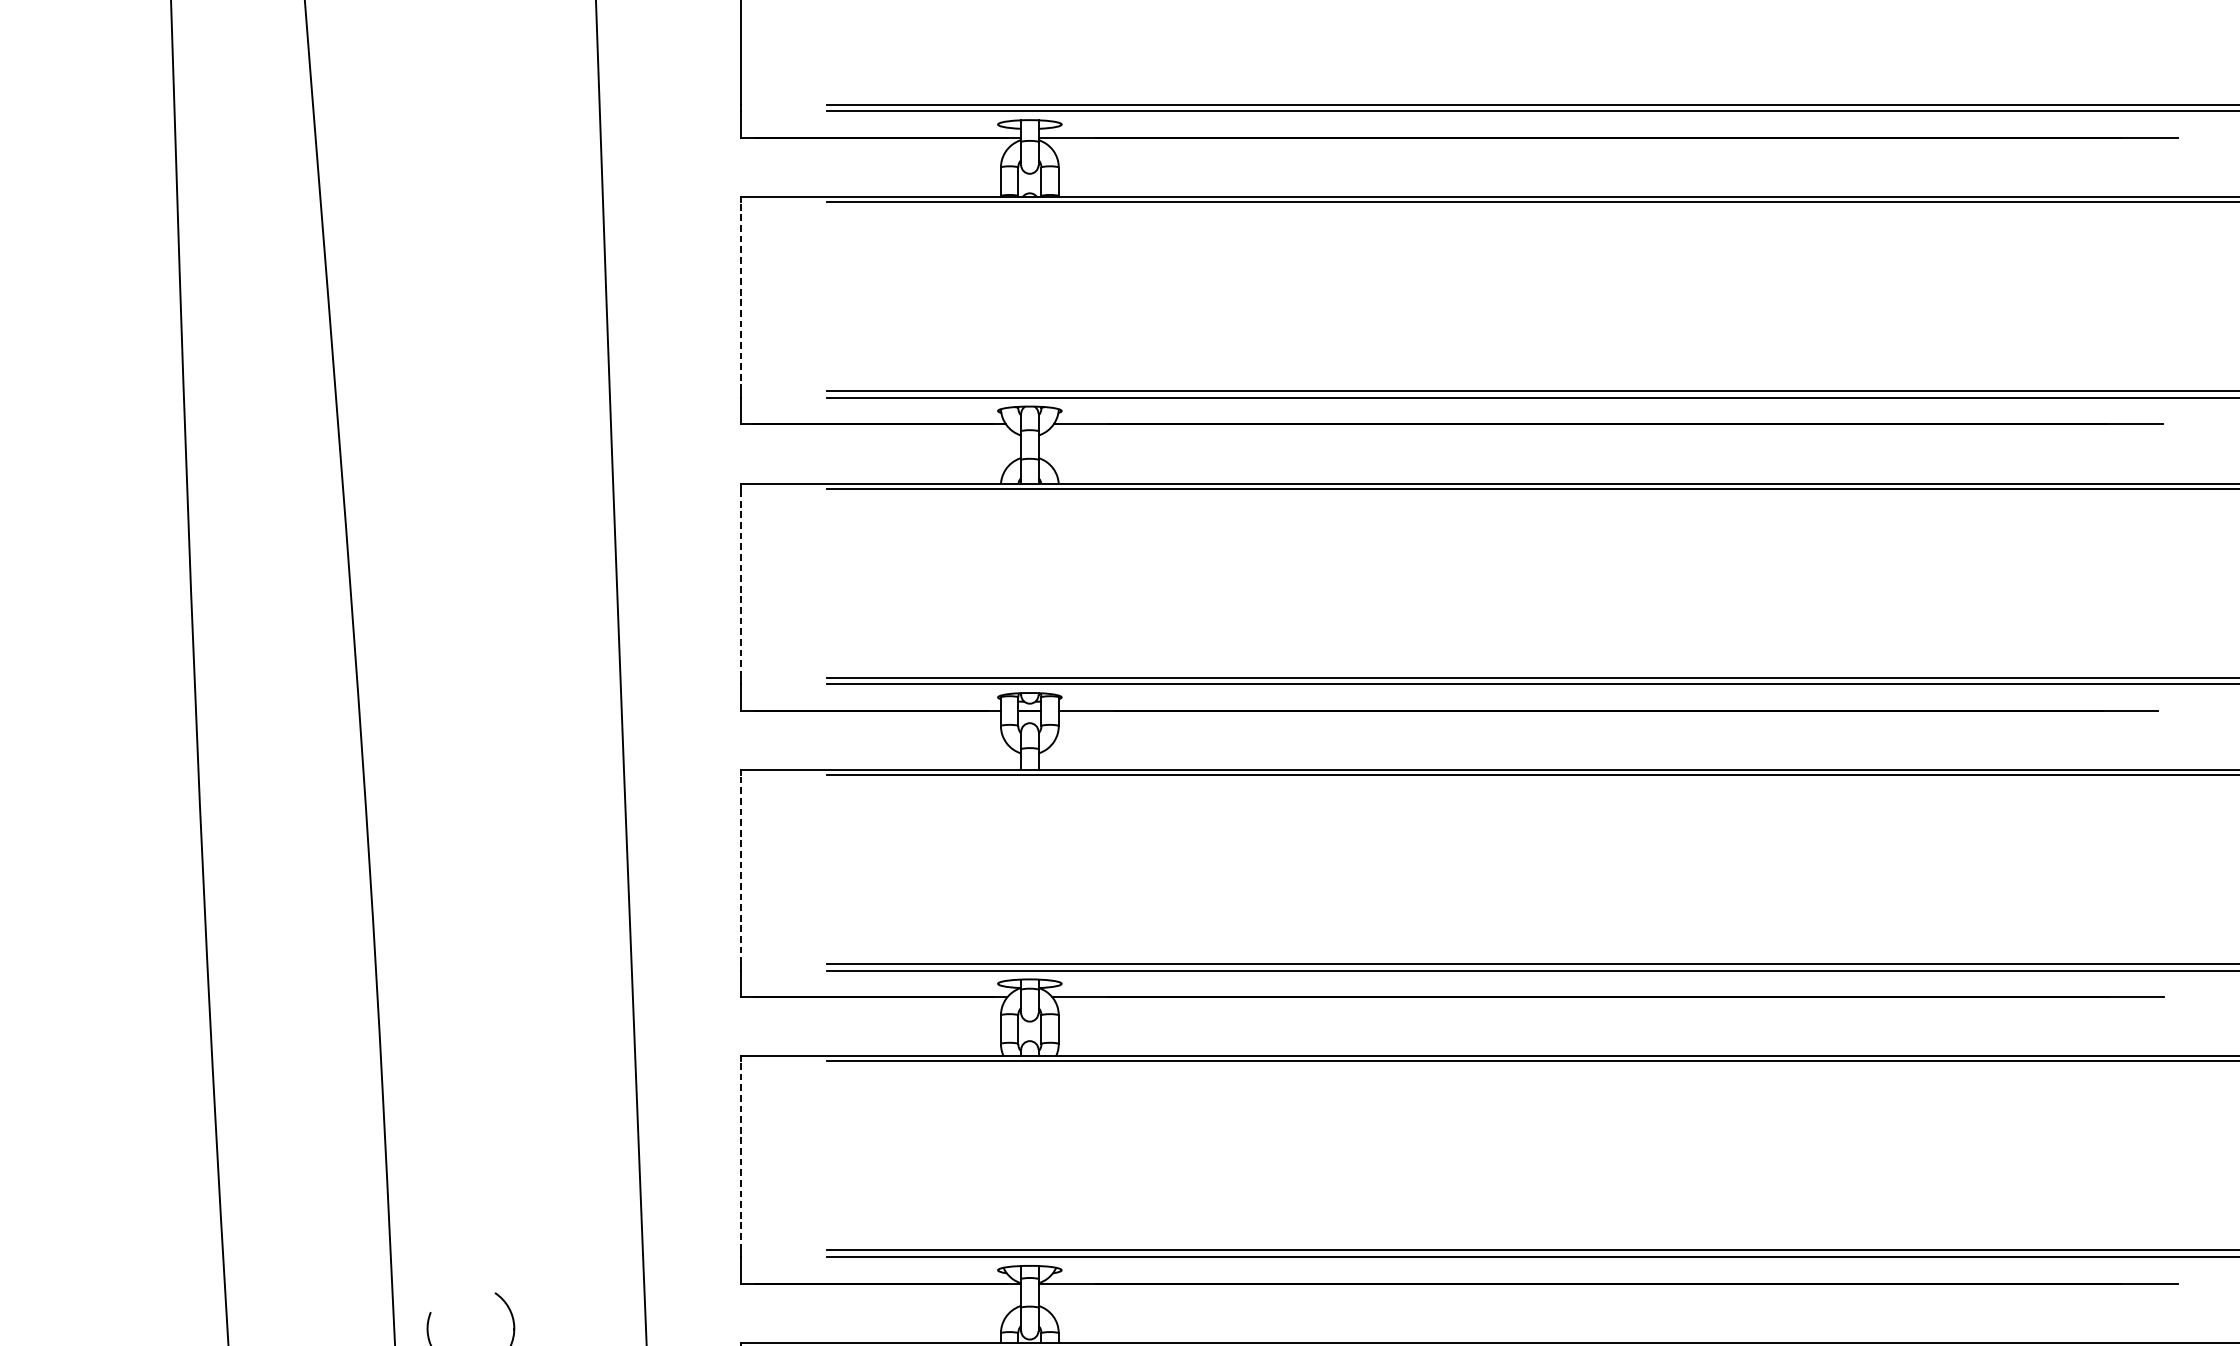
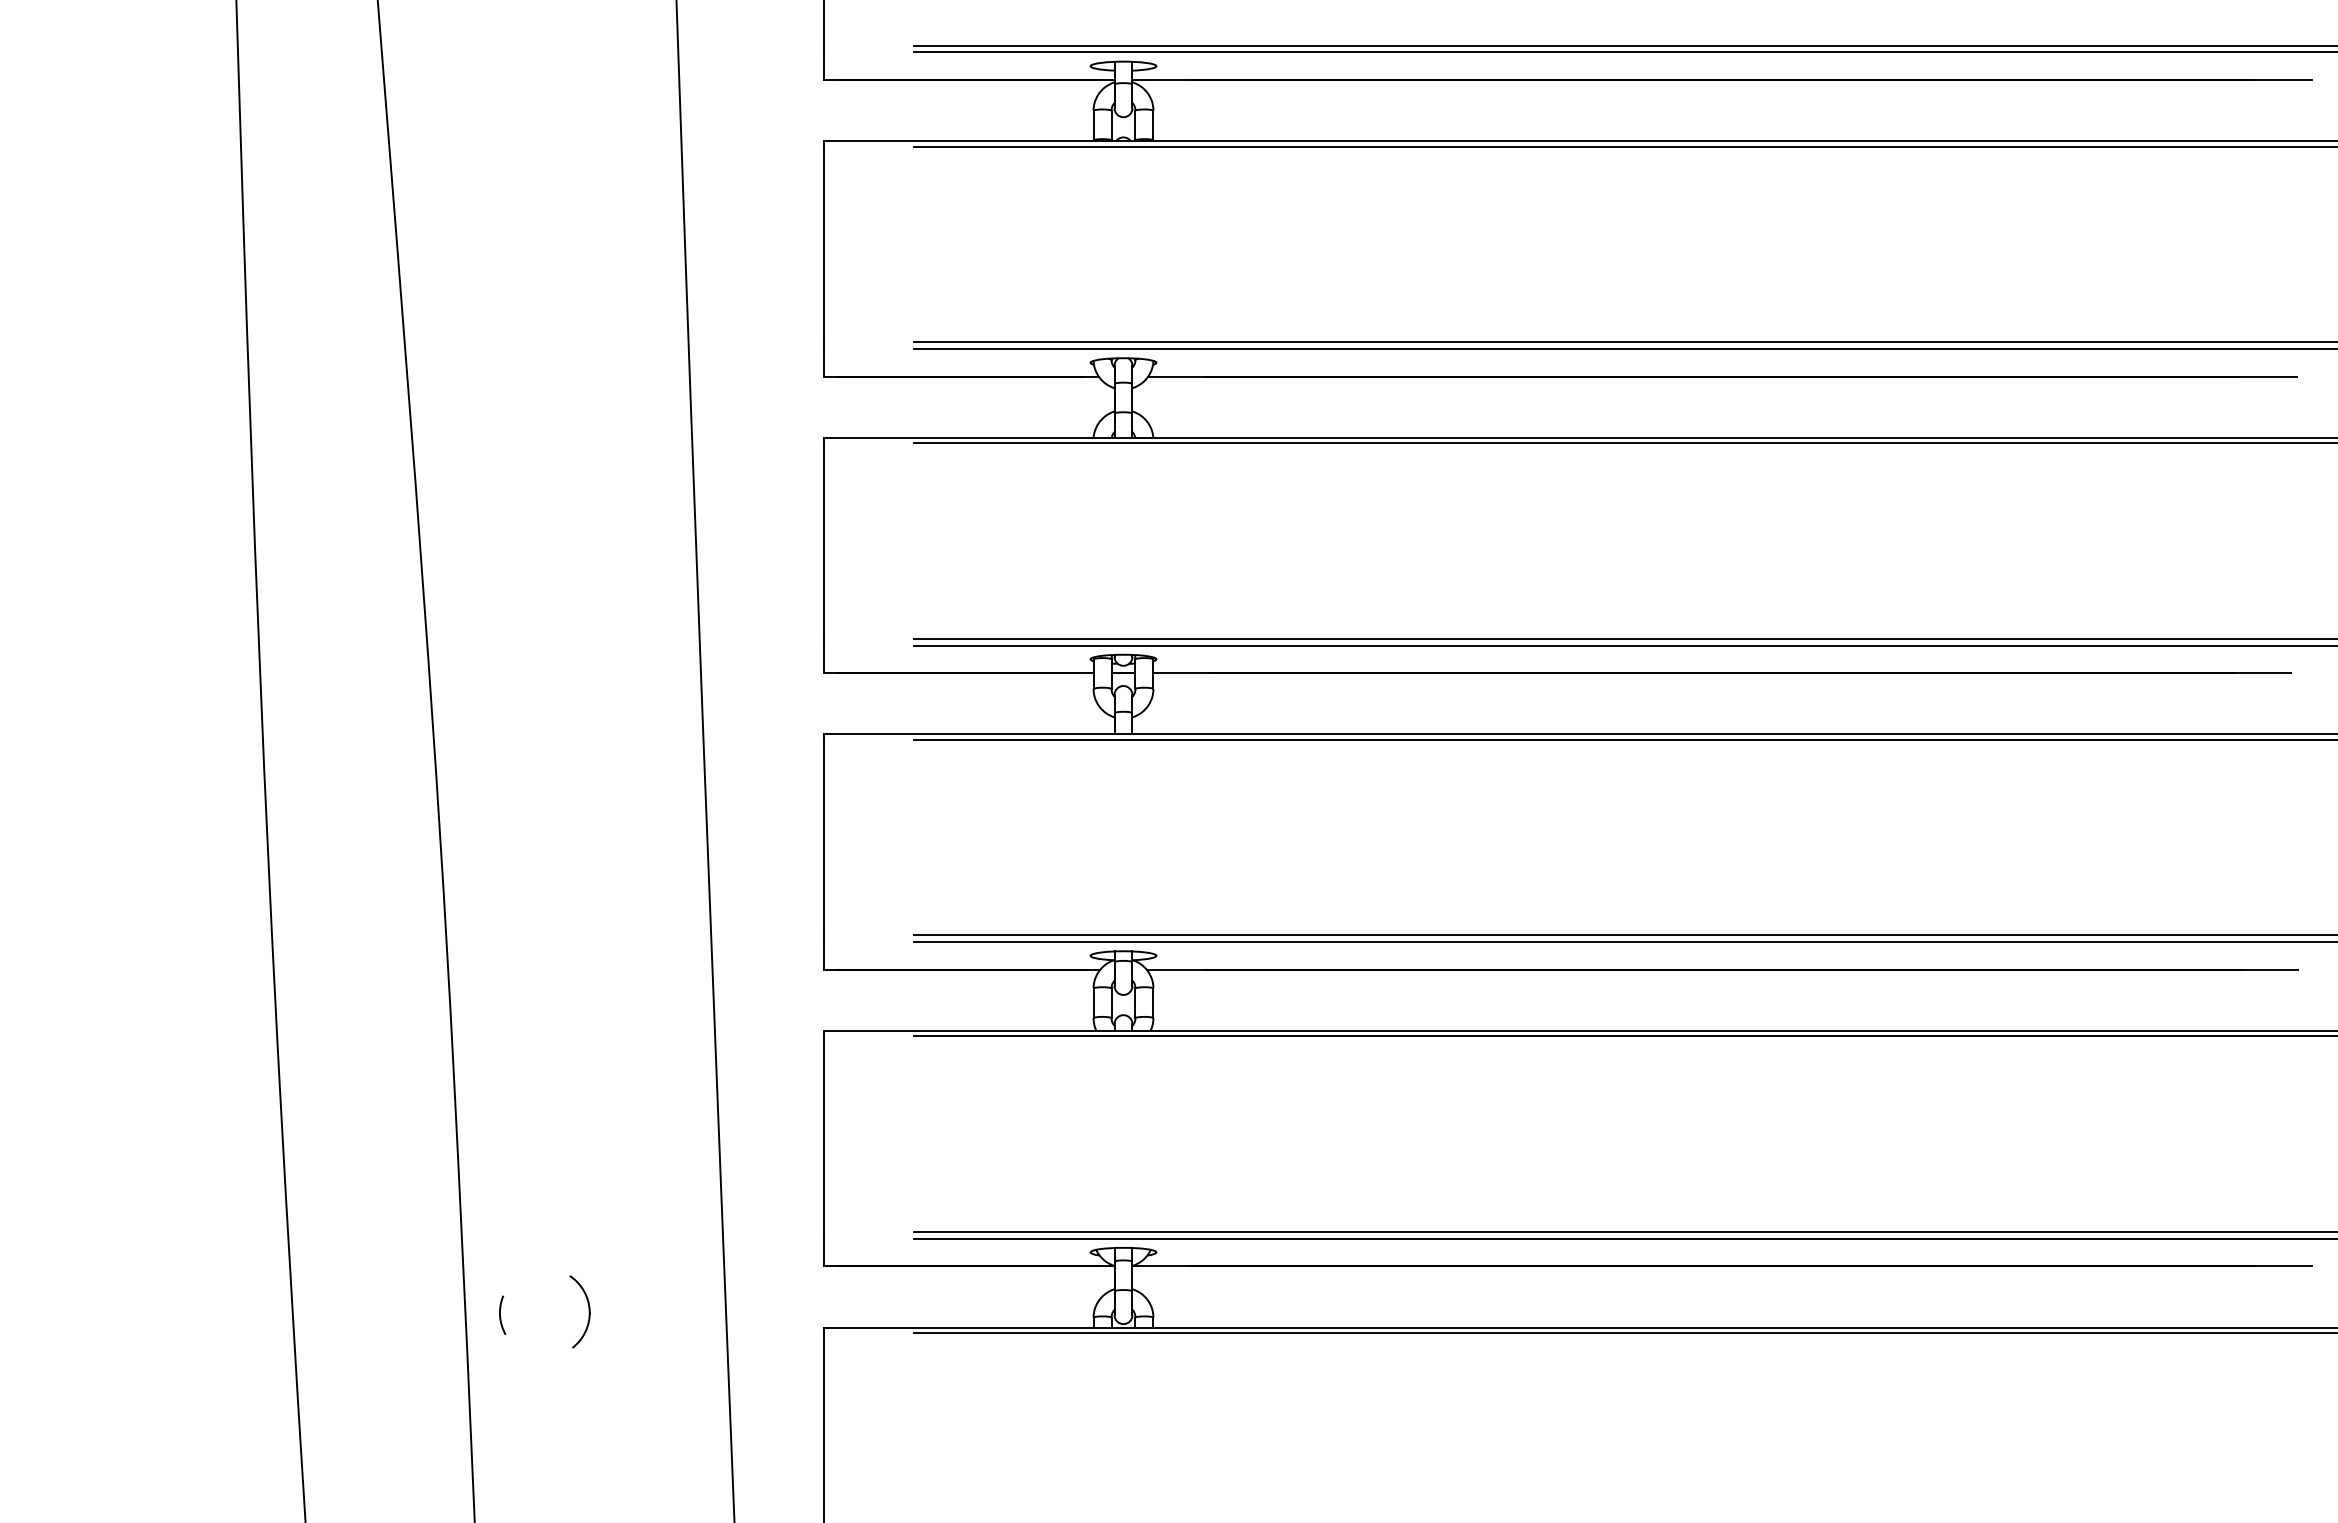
line: (741, 296) -> (824, 244), dashed -> solid
line: (741, 582) -> (824, 540), dashed -> solid
line: (741, 869) -> (824, 837), dashed -> solid
line: (741, 1156) -> (824, 1134), dashed -> solid

